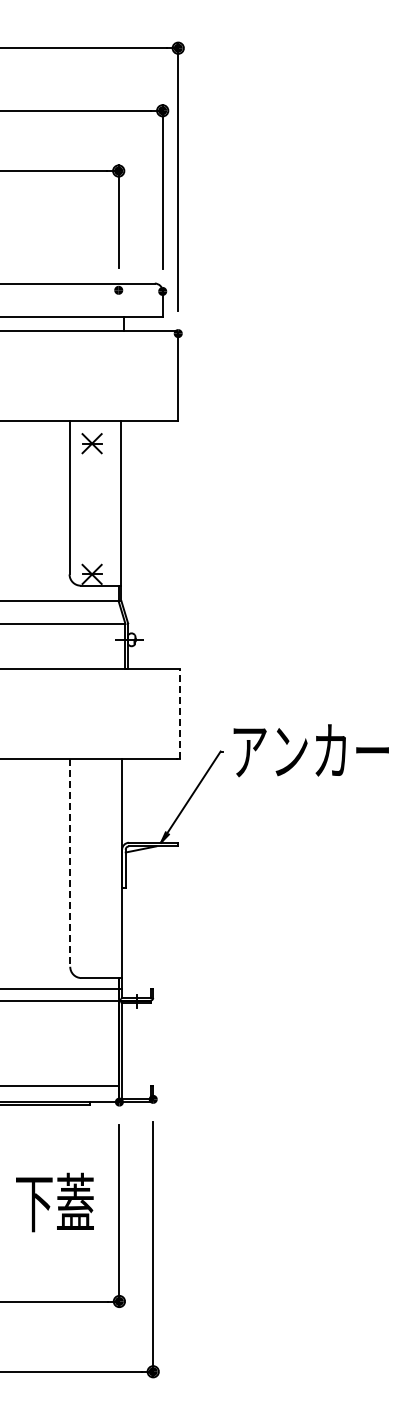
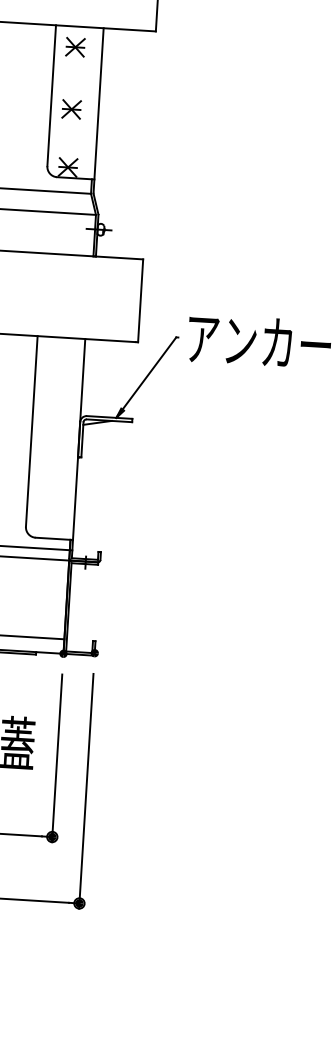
part: (91, 510) -> (71, 108), added
line: (179, 713) -> (140, 300), dashed -> solid
line: (70, 863) -> (32, 431), dashed -> solid

